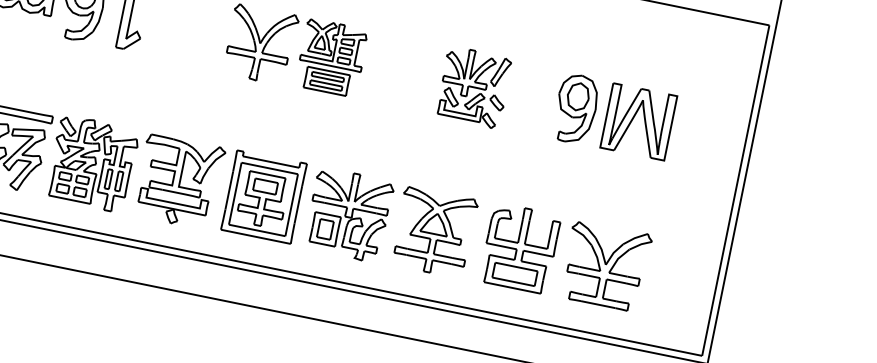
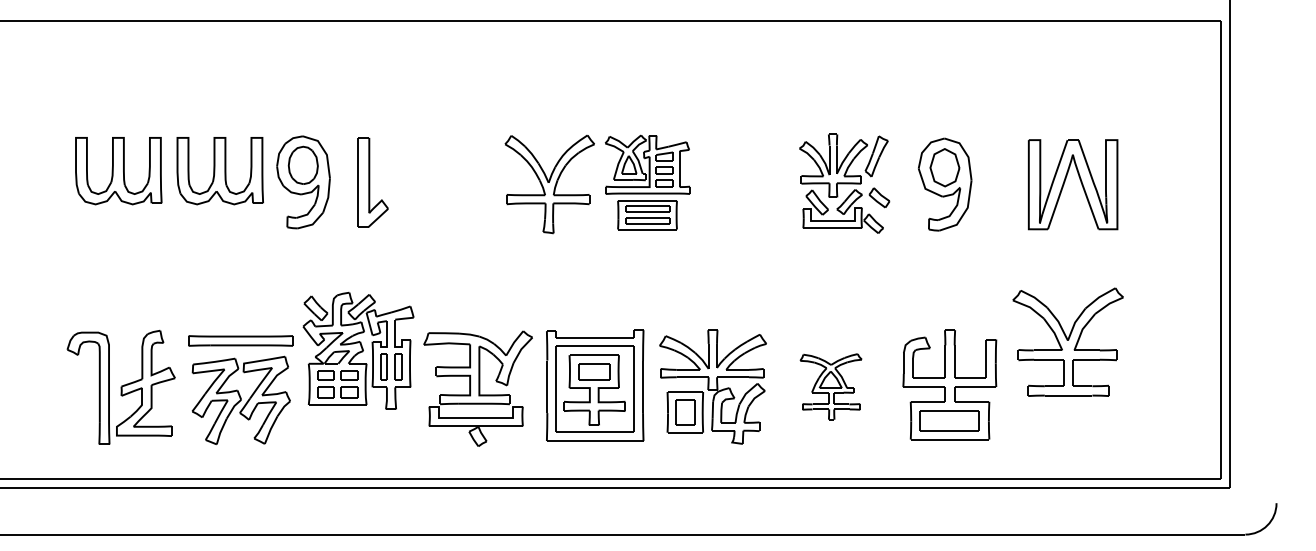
part: (575, 108) -> (944, 184), moved
part: (92, 163) -> (358, 350), moved
part: (433, 232) -> (830, 386), size x0.6
part: (605, 265) -> (1067, 341), moved

